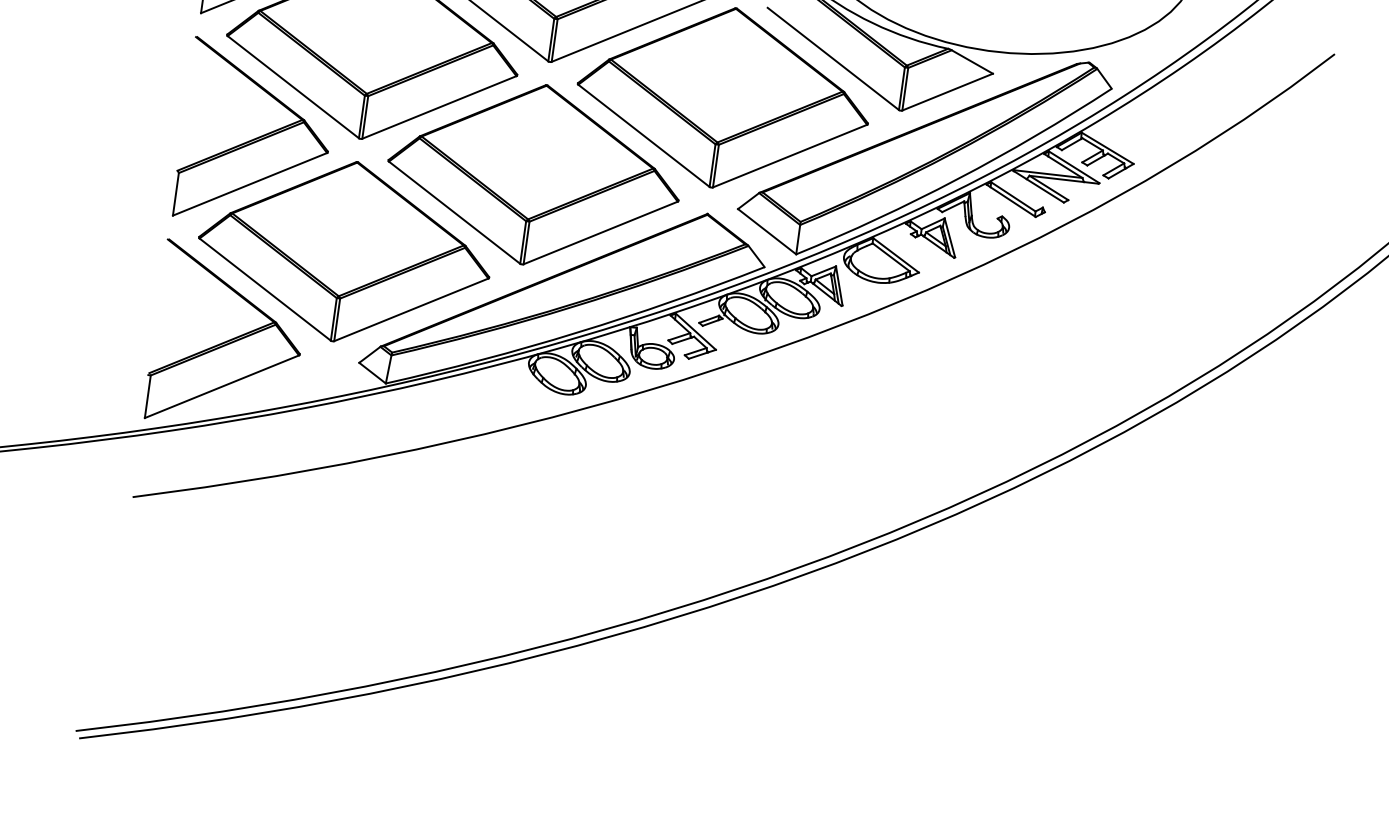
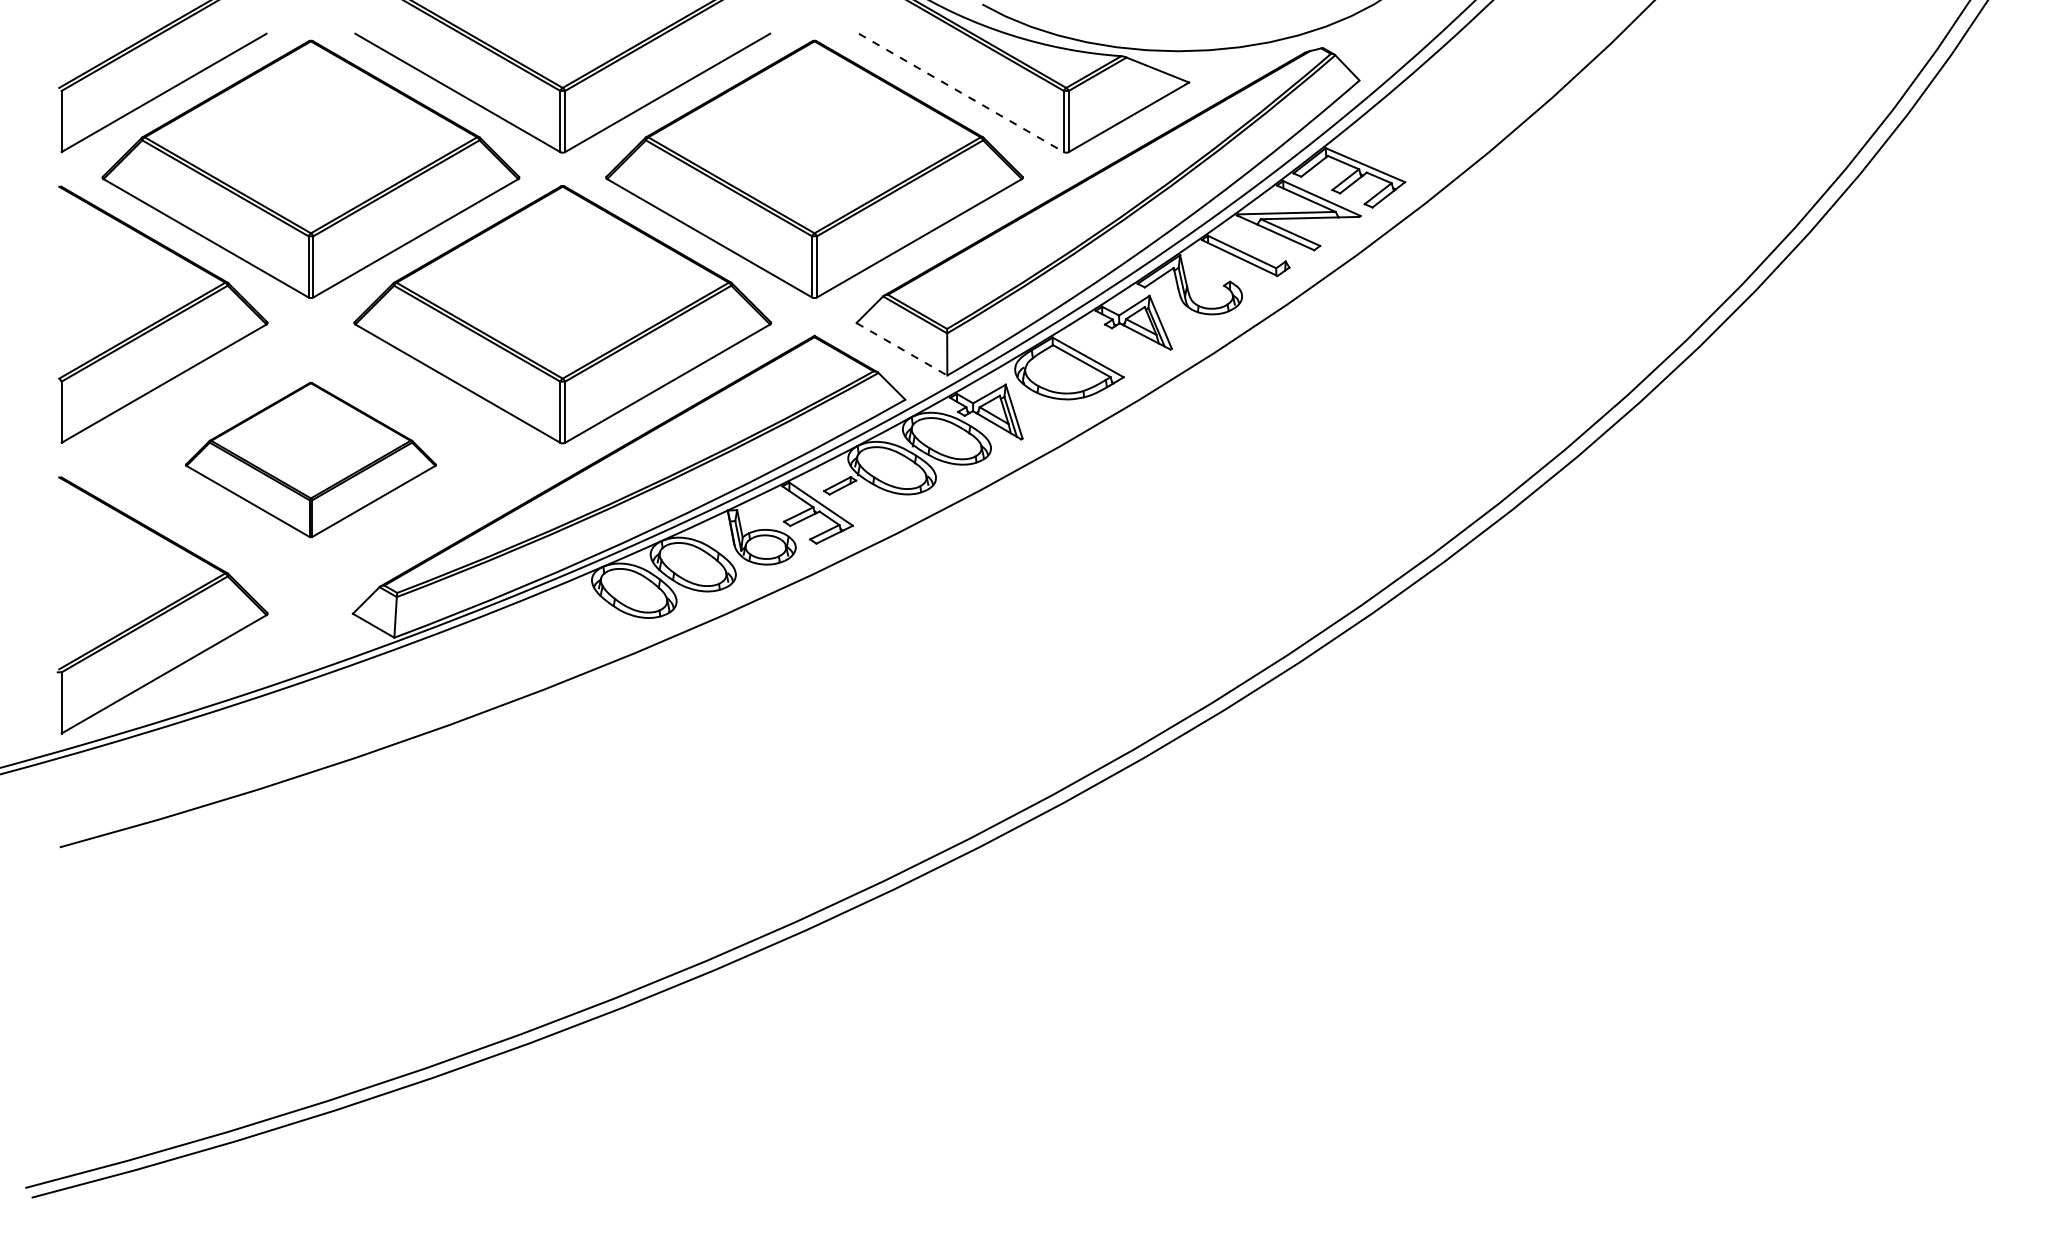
line: (833, 59) -> (961, 93), solid -> dashed
line: (767, 231) -> (902, 349), solid -> dashed
part: (344, 251) -> (310, 459), size x0.6

